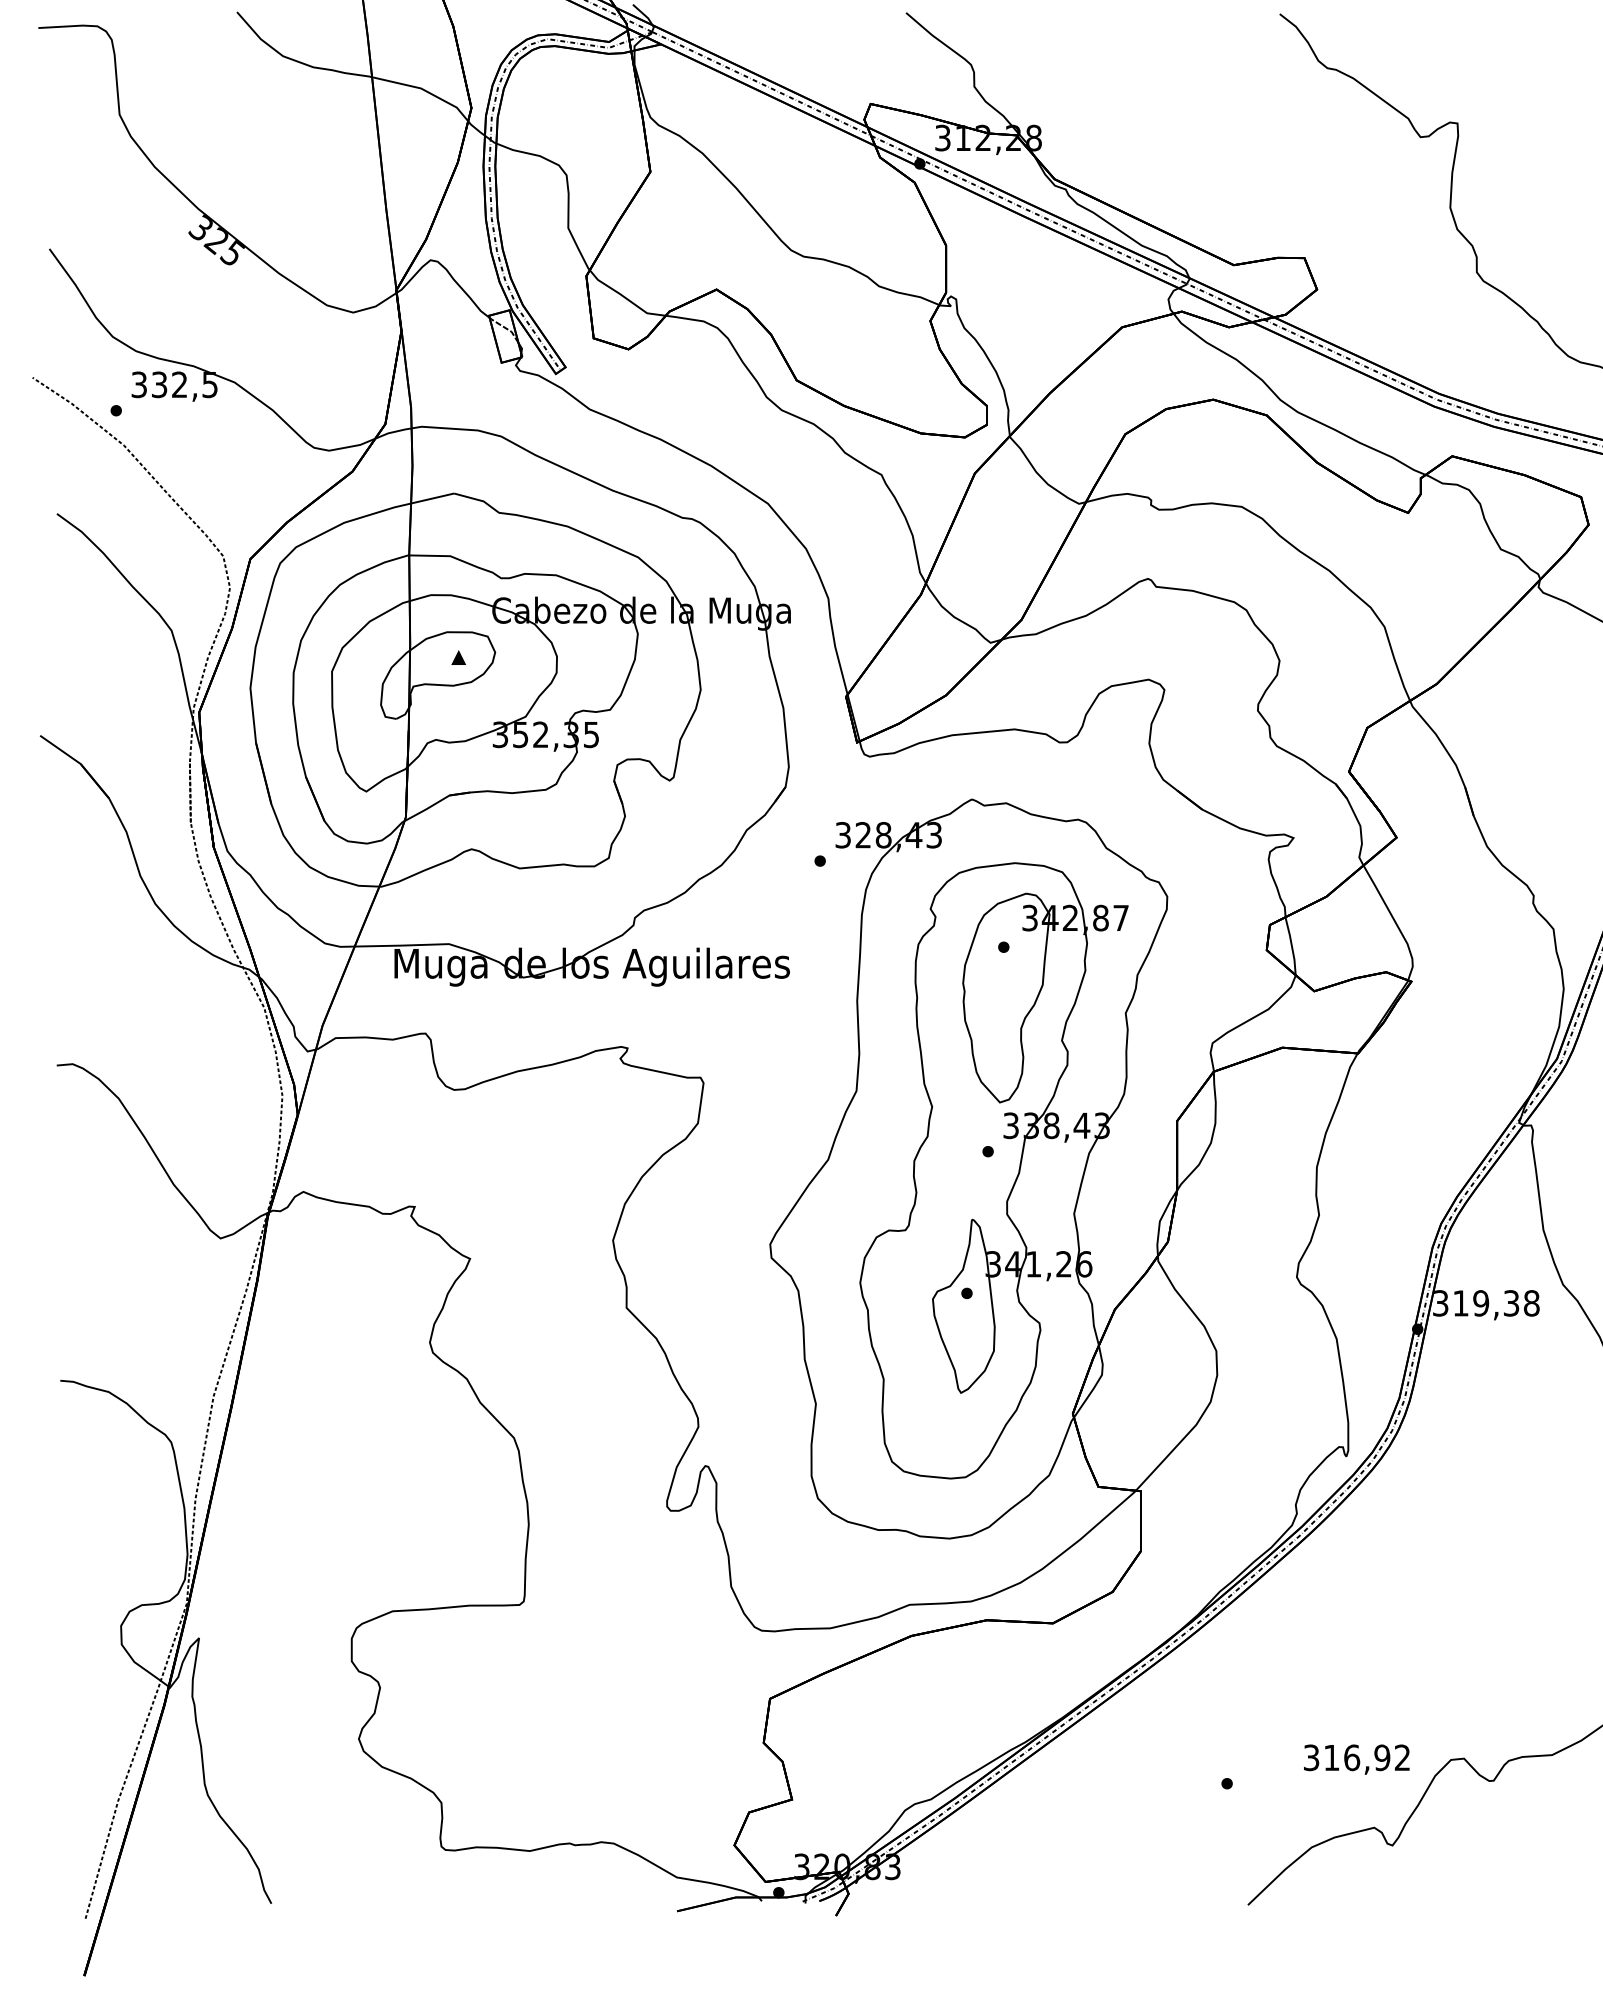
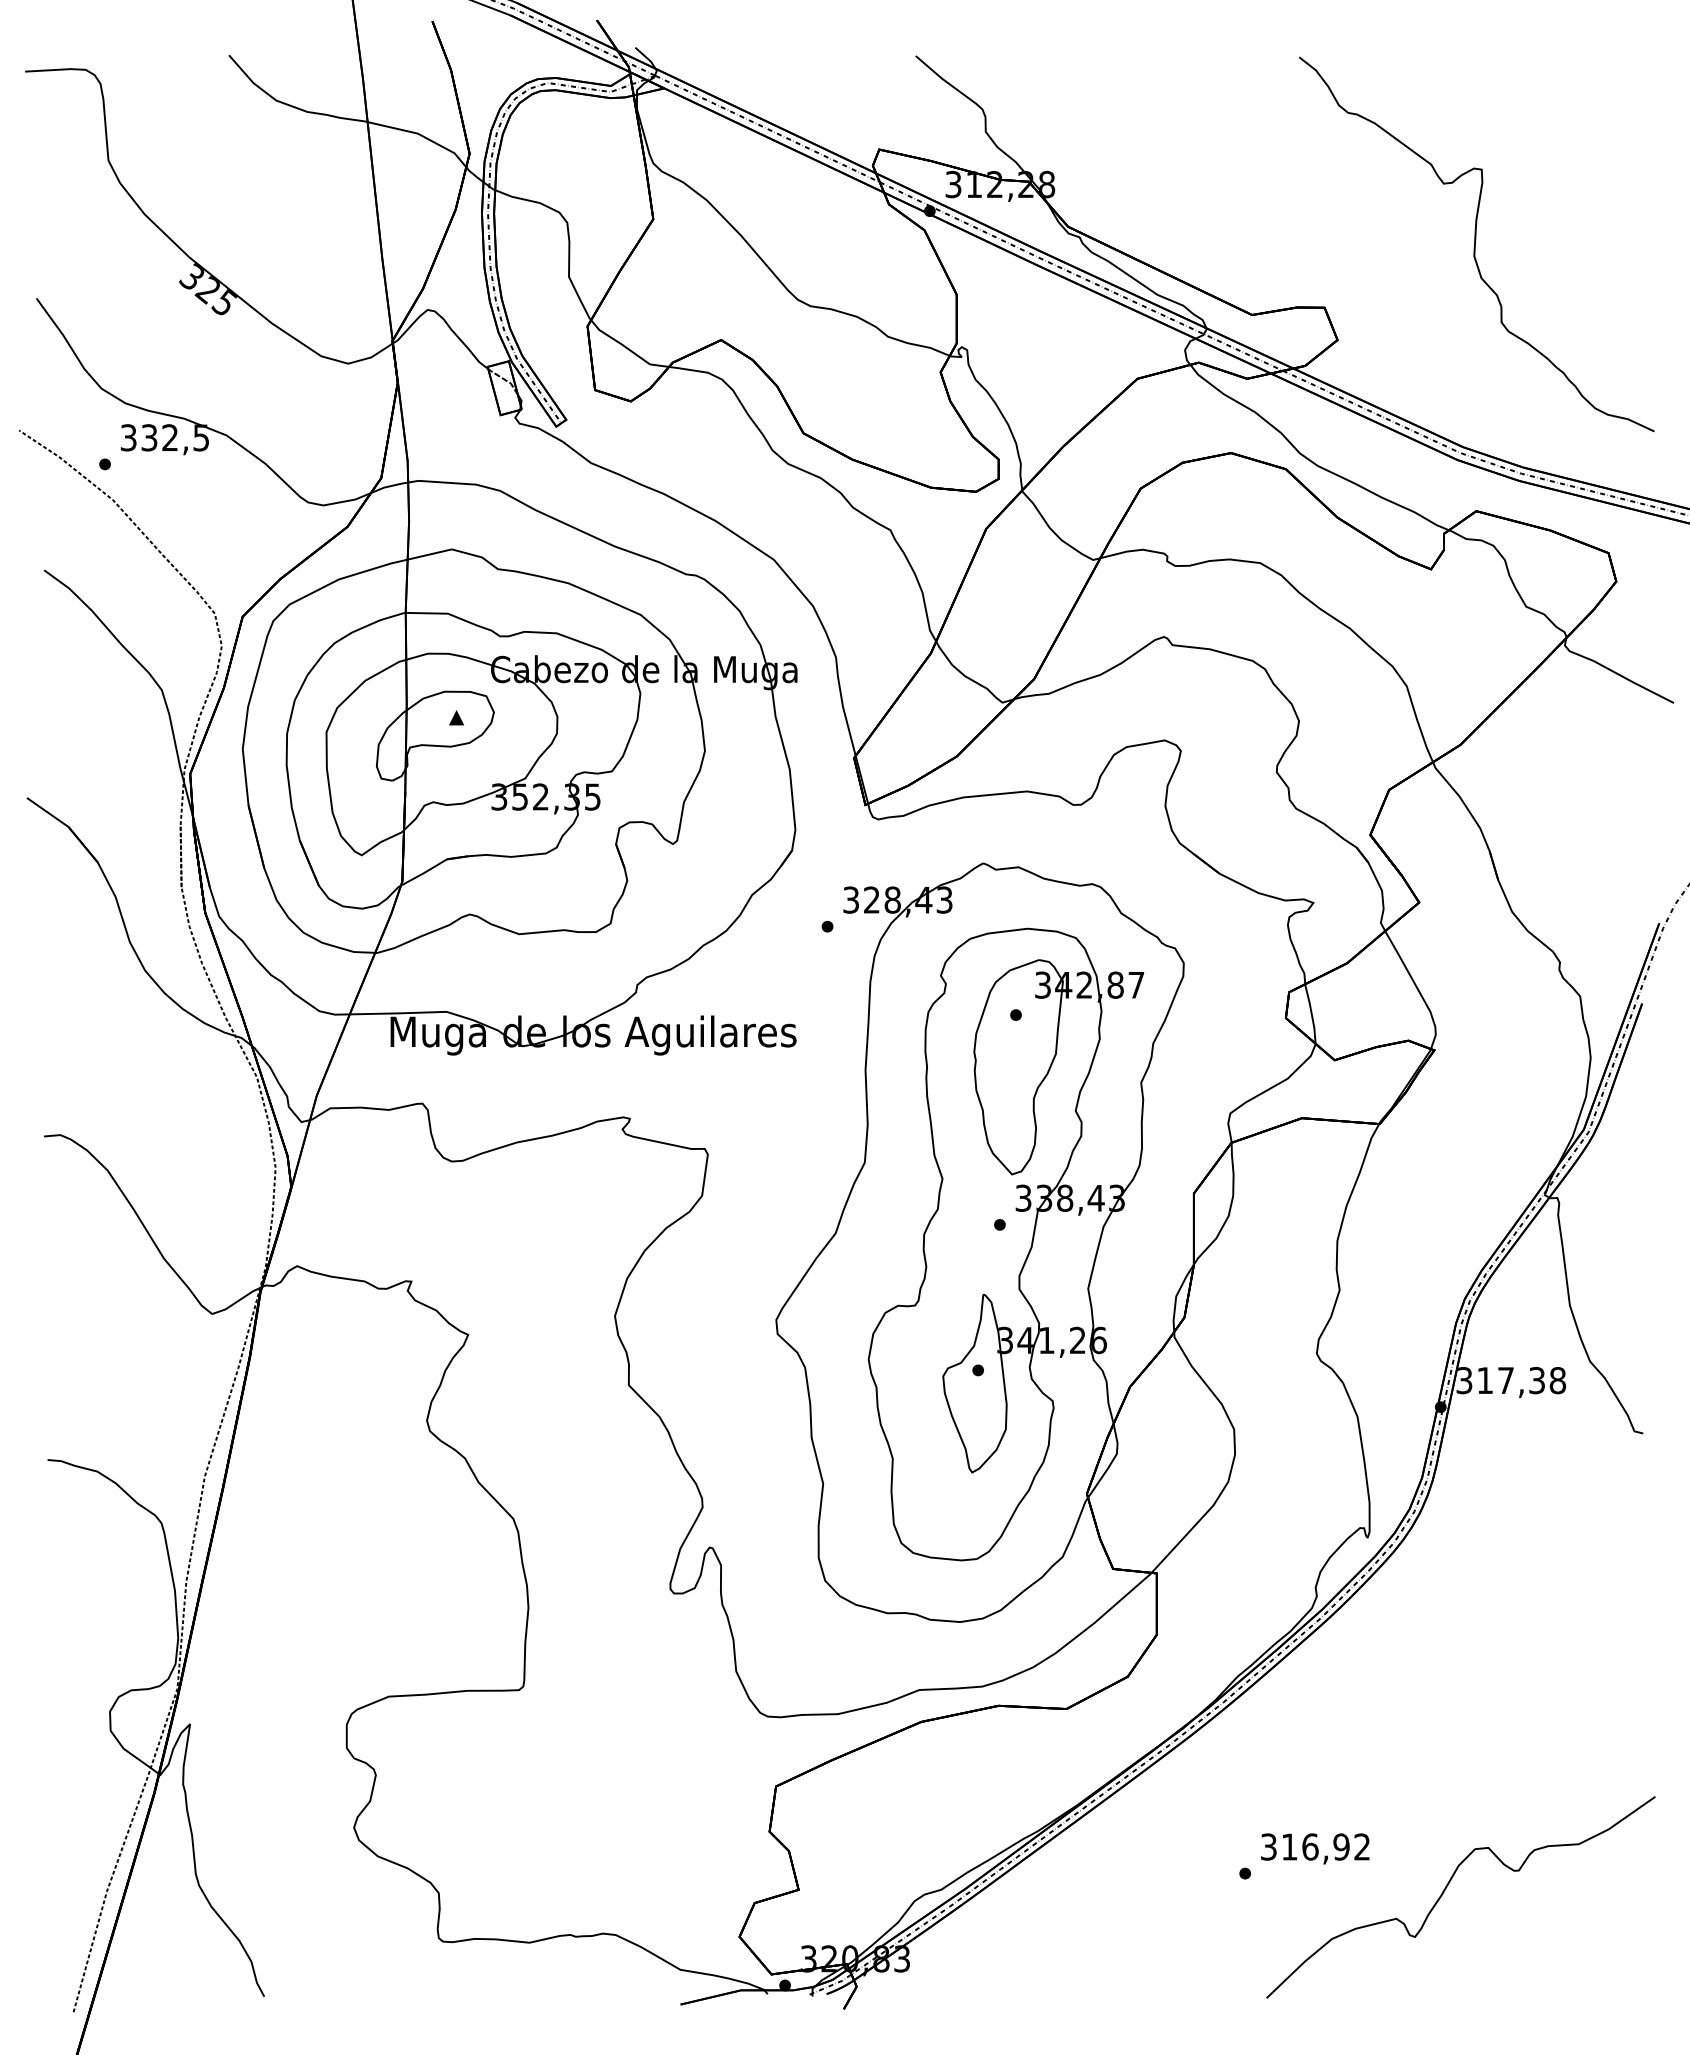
text: (1480, 1303) -> (1505, 1380), 319,38 -> 317,38
text: (1356, 1759) -> (1315, 1848), moved

